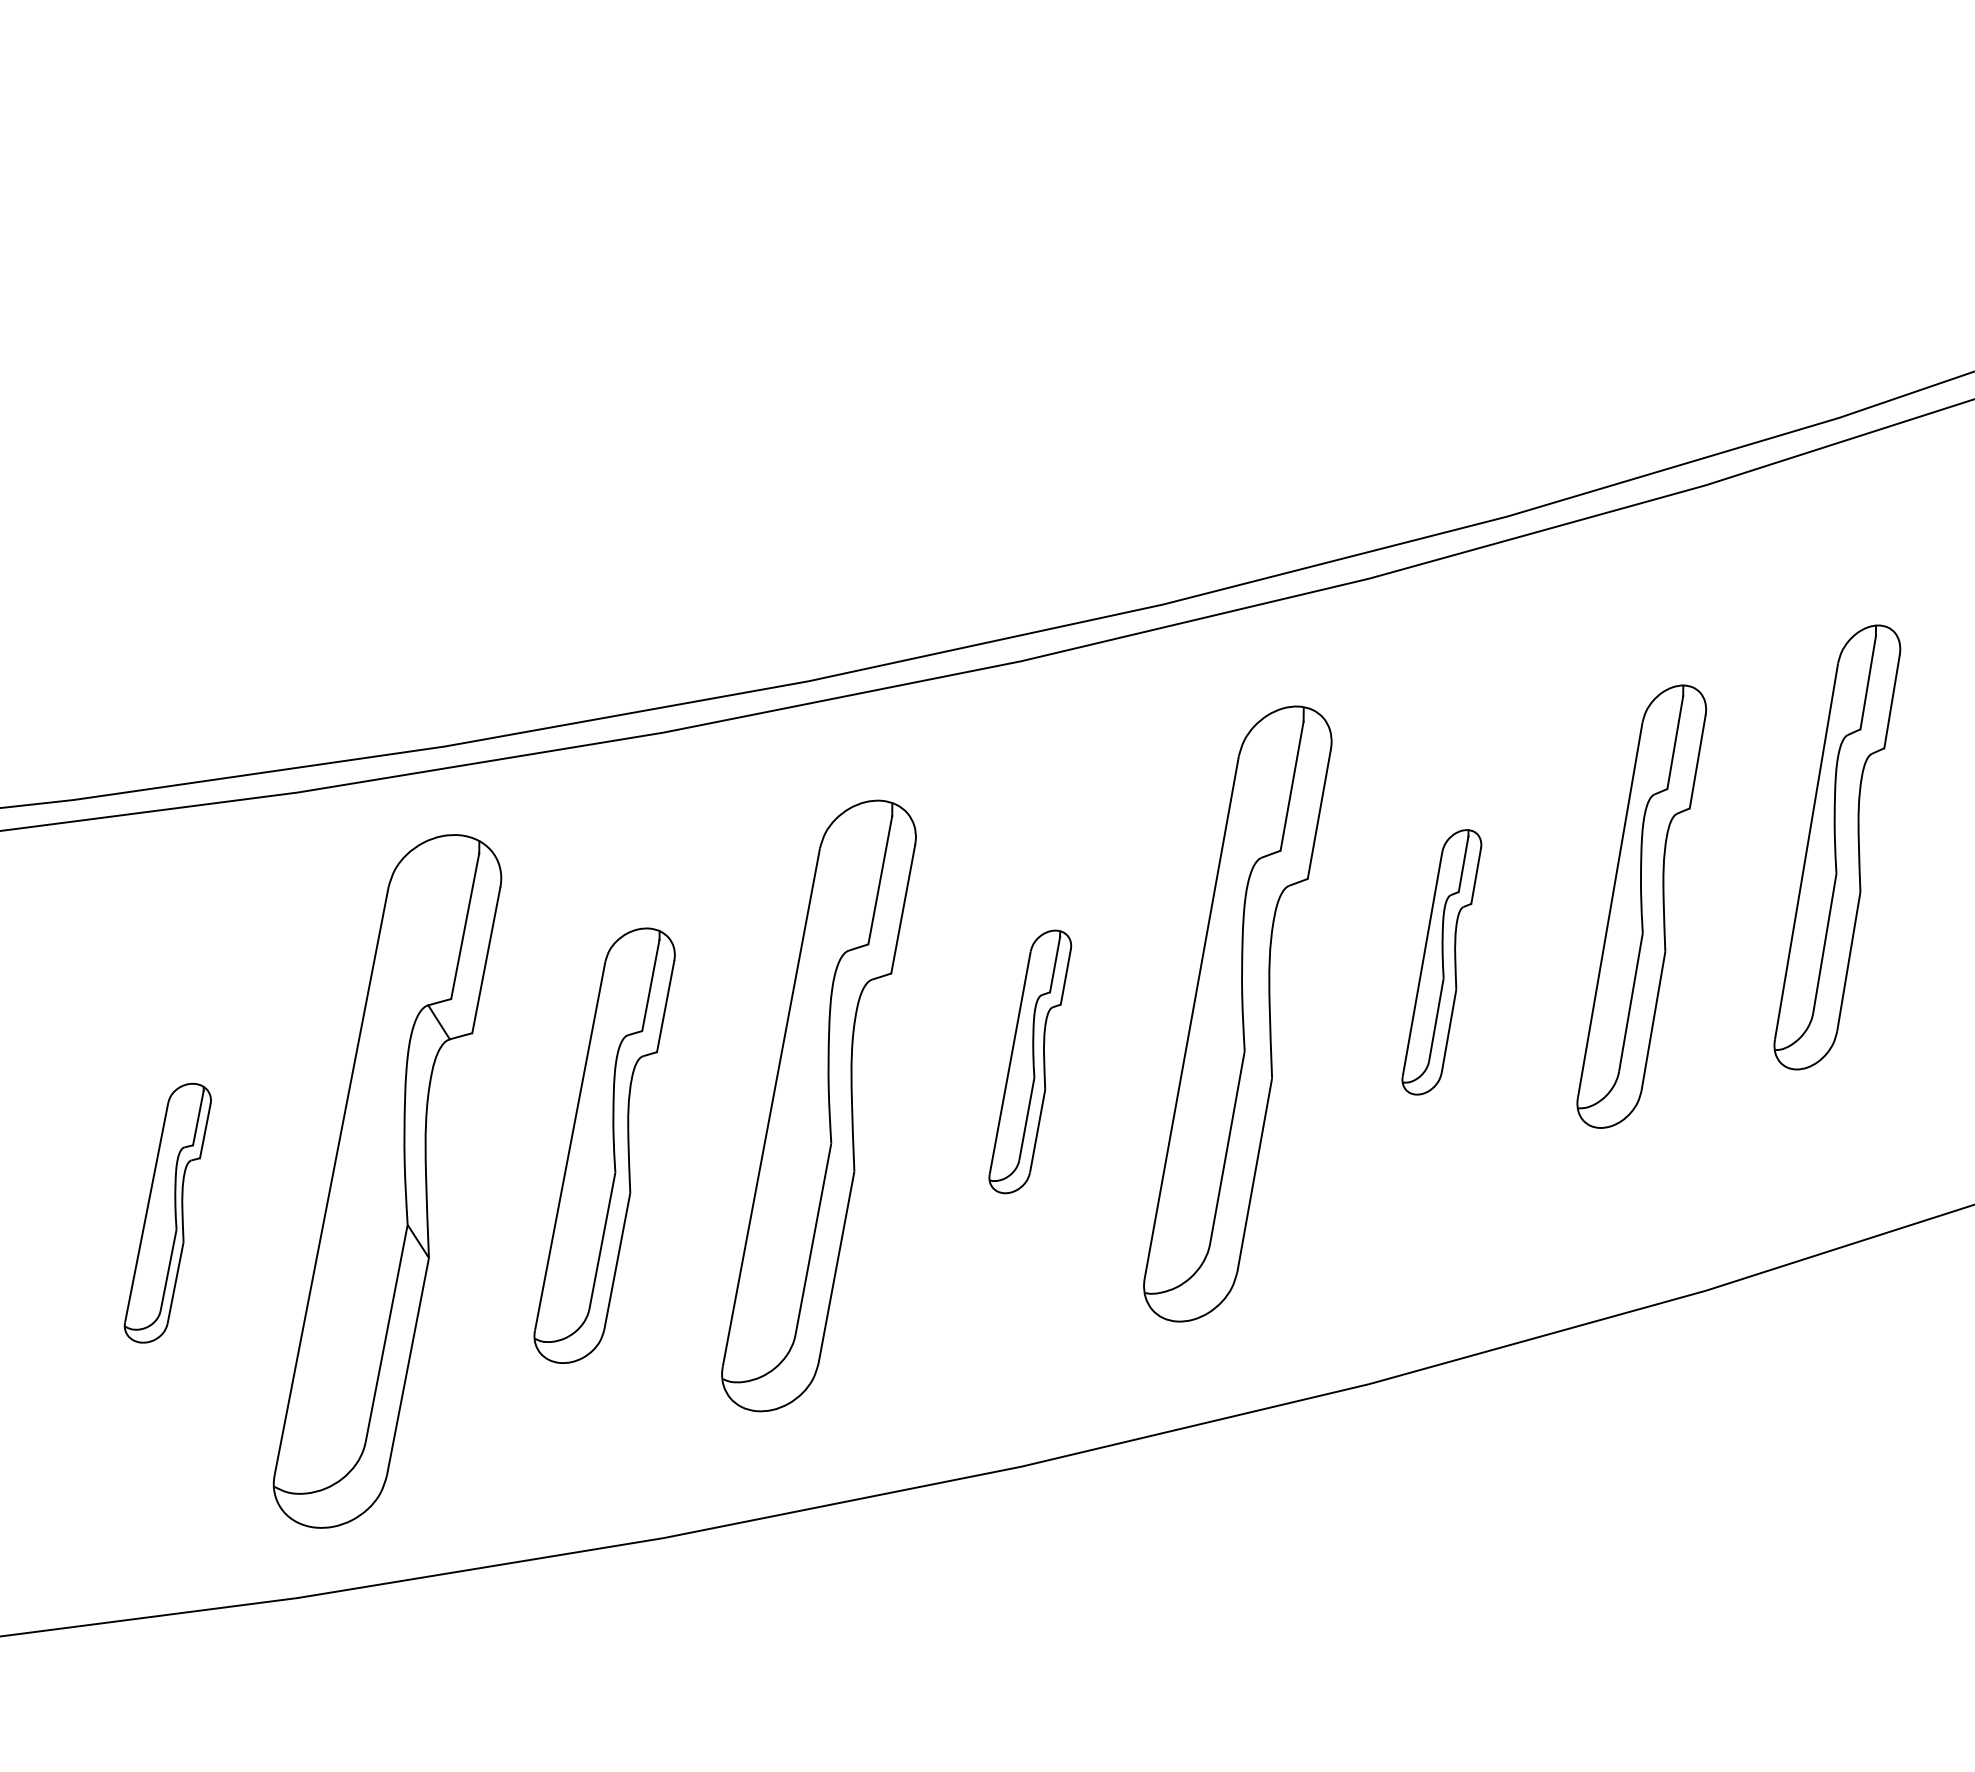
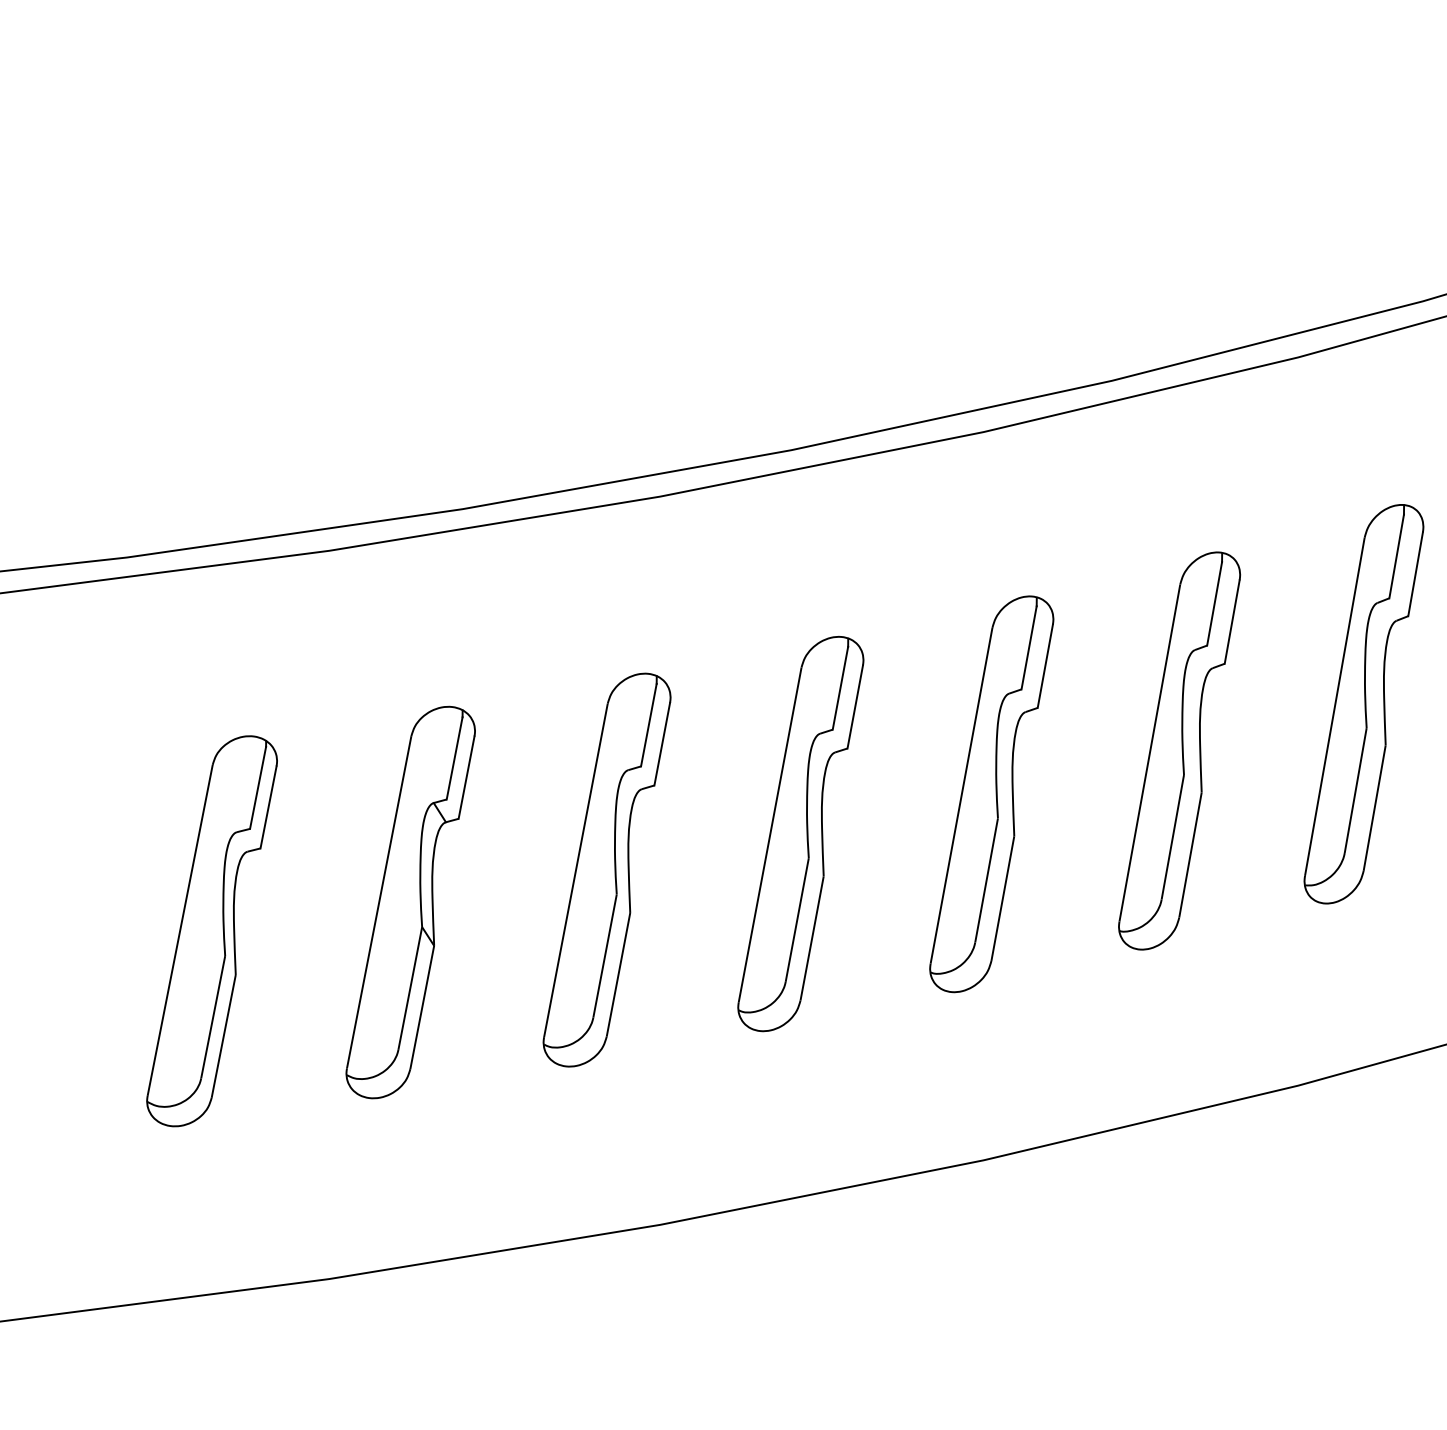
part: (1441, 962) -> (1363, 704), size x1.67
part: (1237, 1013) -> (1179, 750), size x0.71
part: (1030, 1061) -> (992, 793), size x1.67
part: (818, 1105) -> (800, 833), size x0.71
part: (387, 1181) -> (410, 902), size x0.62
part: (167, 1212) -> (211, 930), size x1.67

